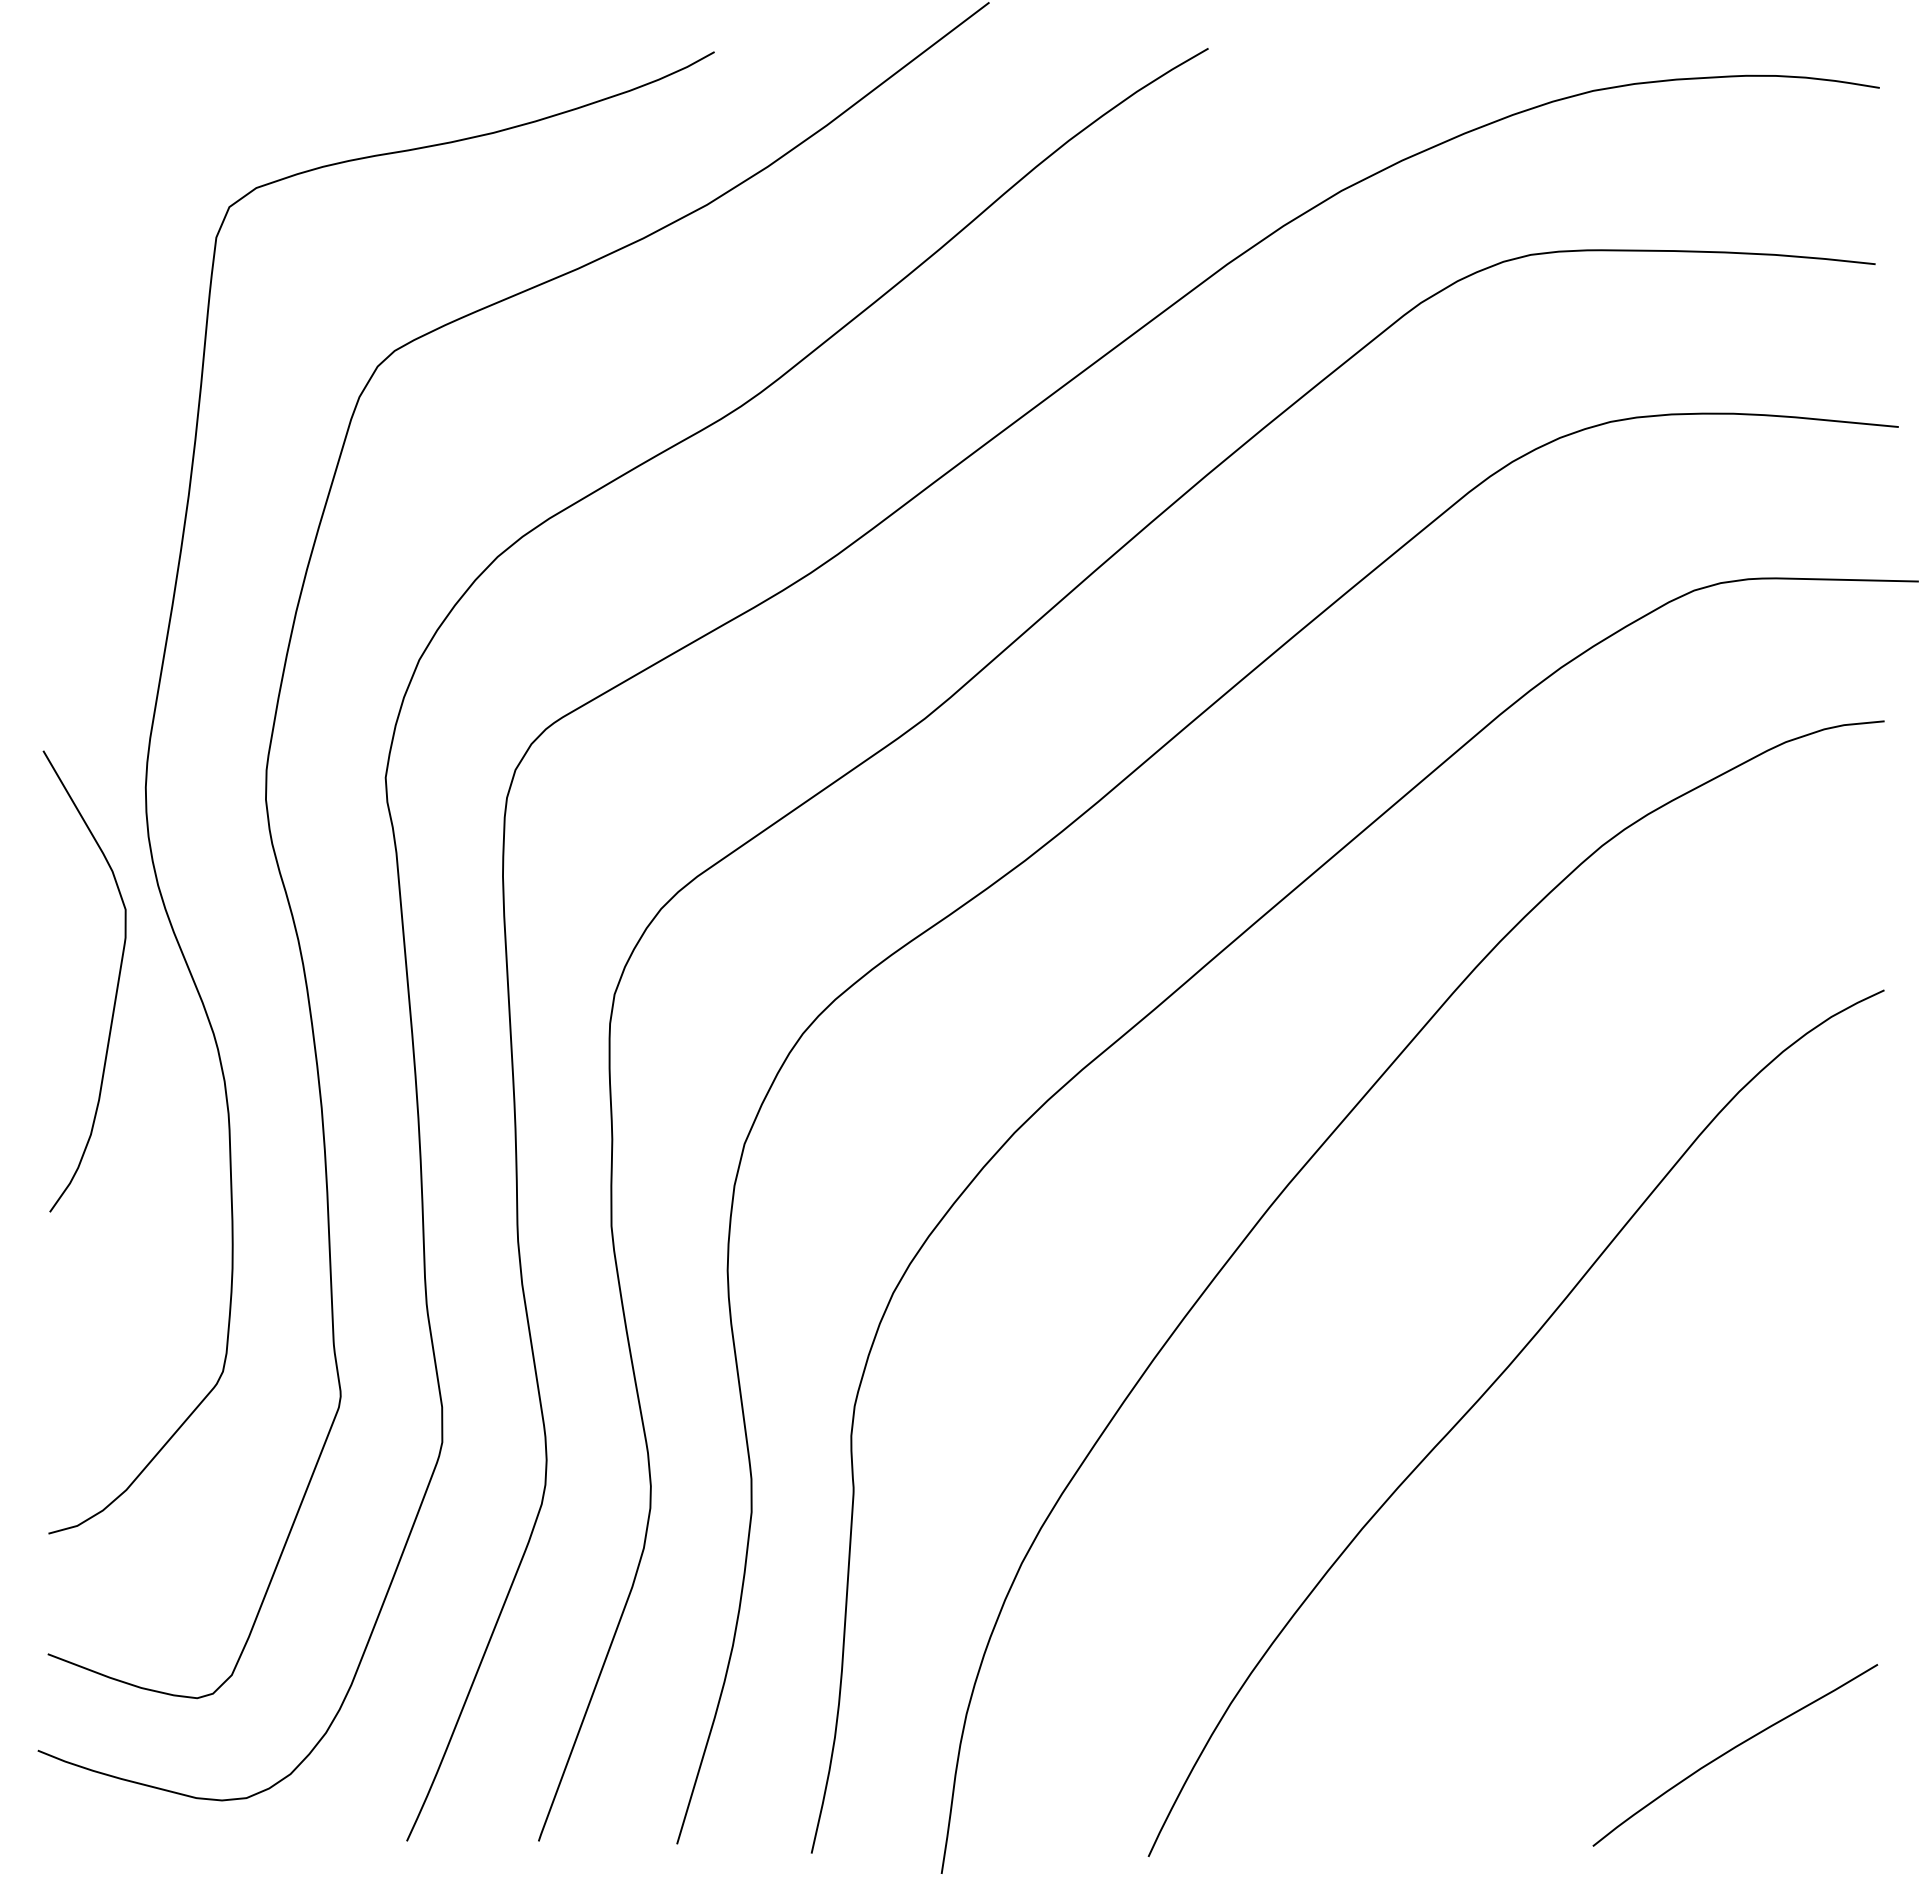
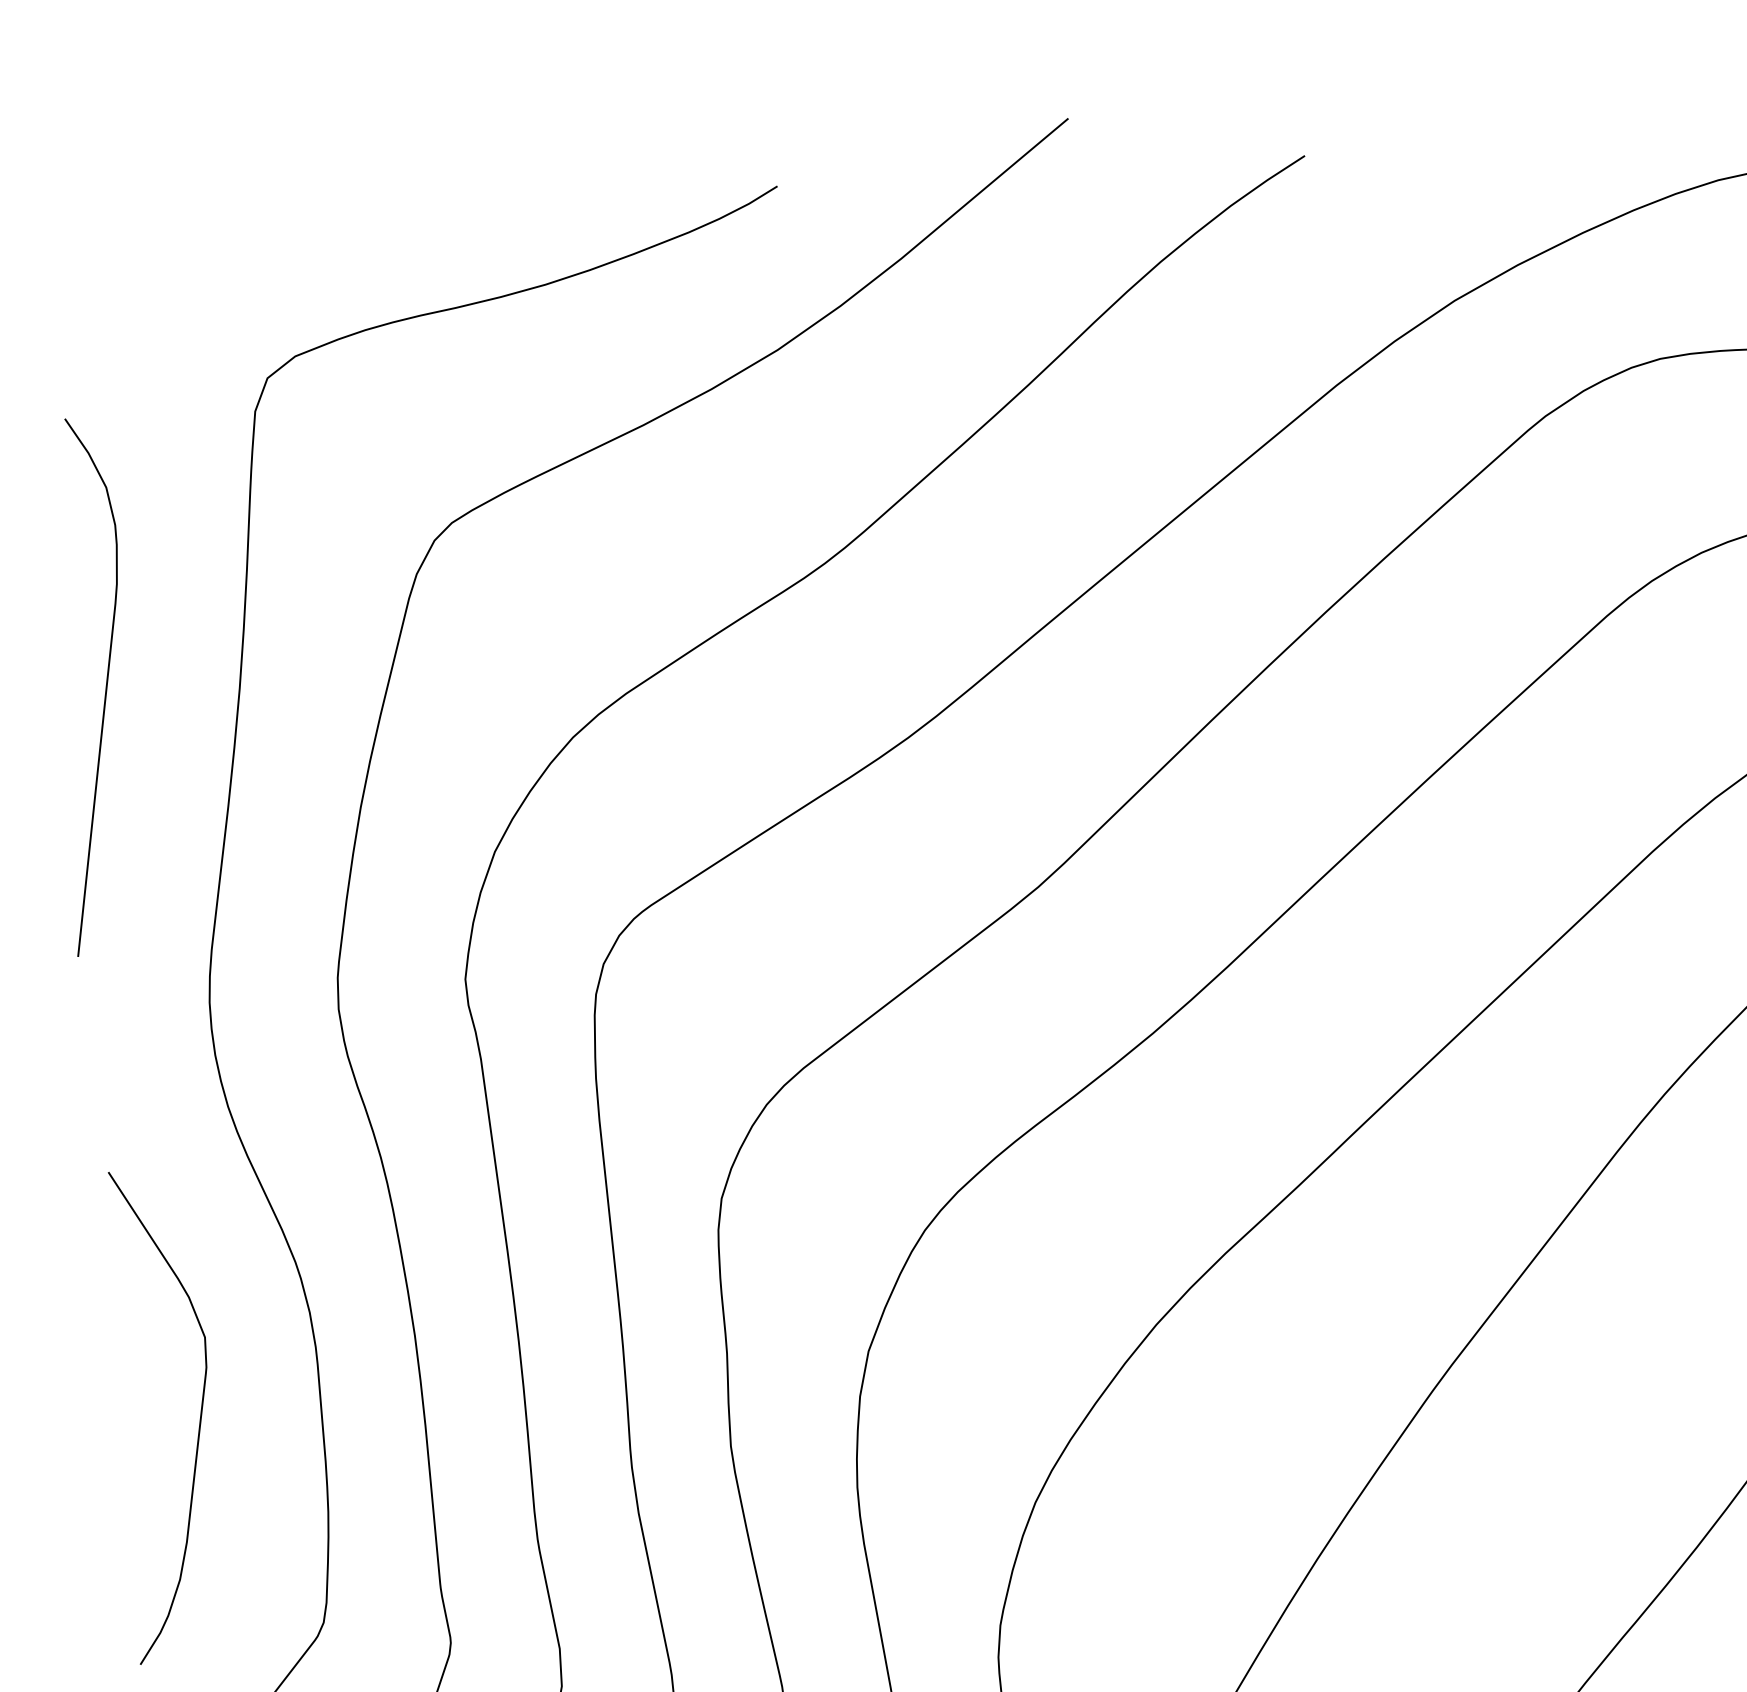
curve: (63, 486) -> (105, 685), added
curve: (116, 986) -> (199, 1419), moved

